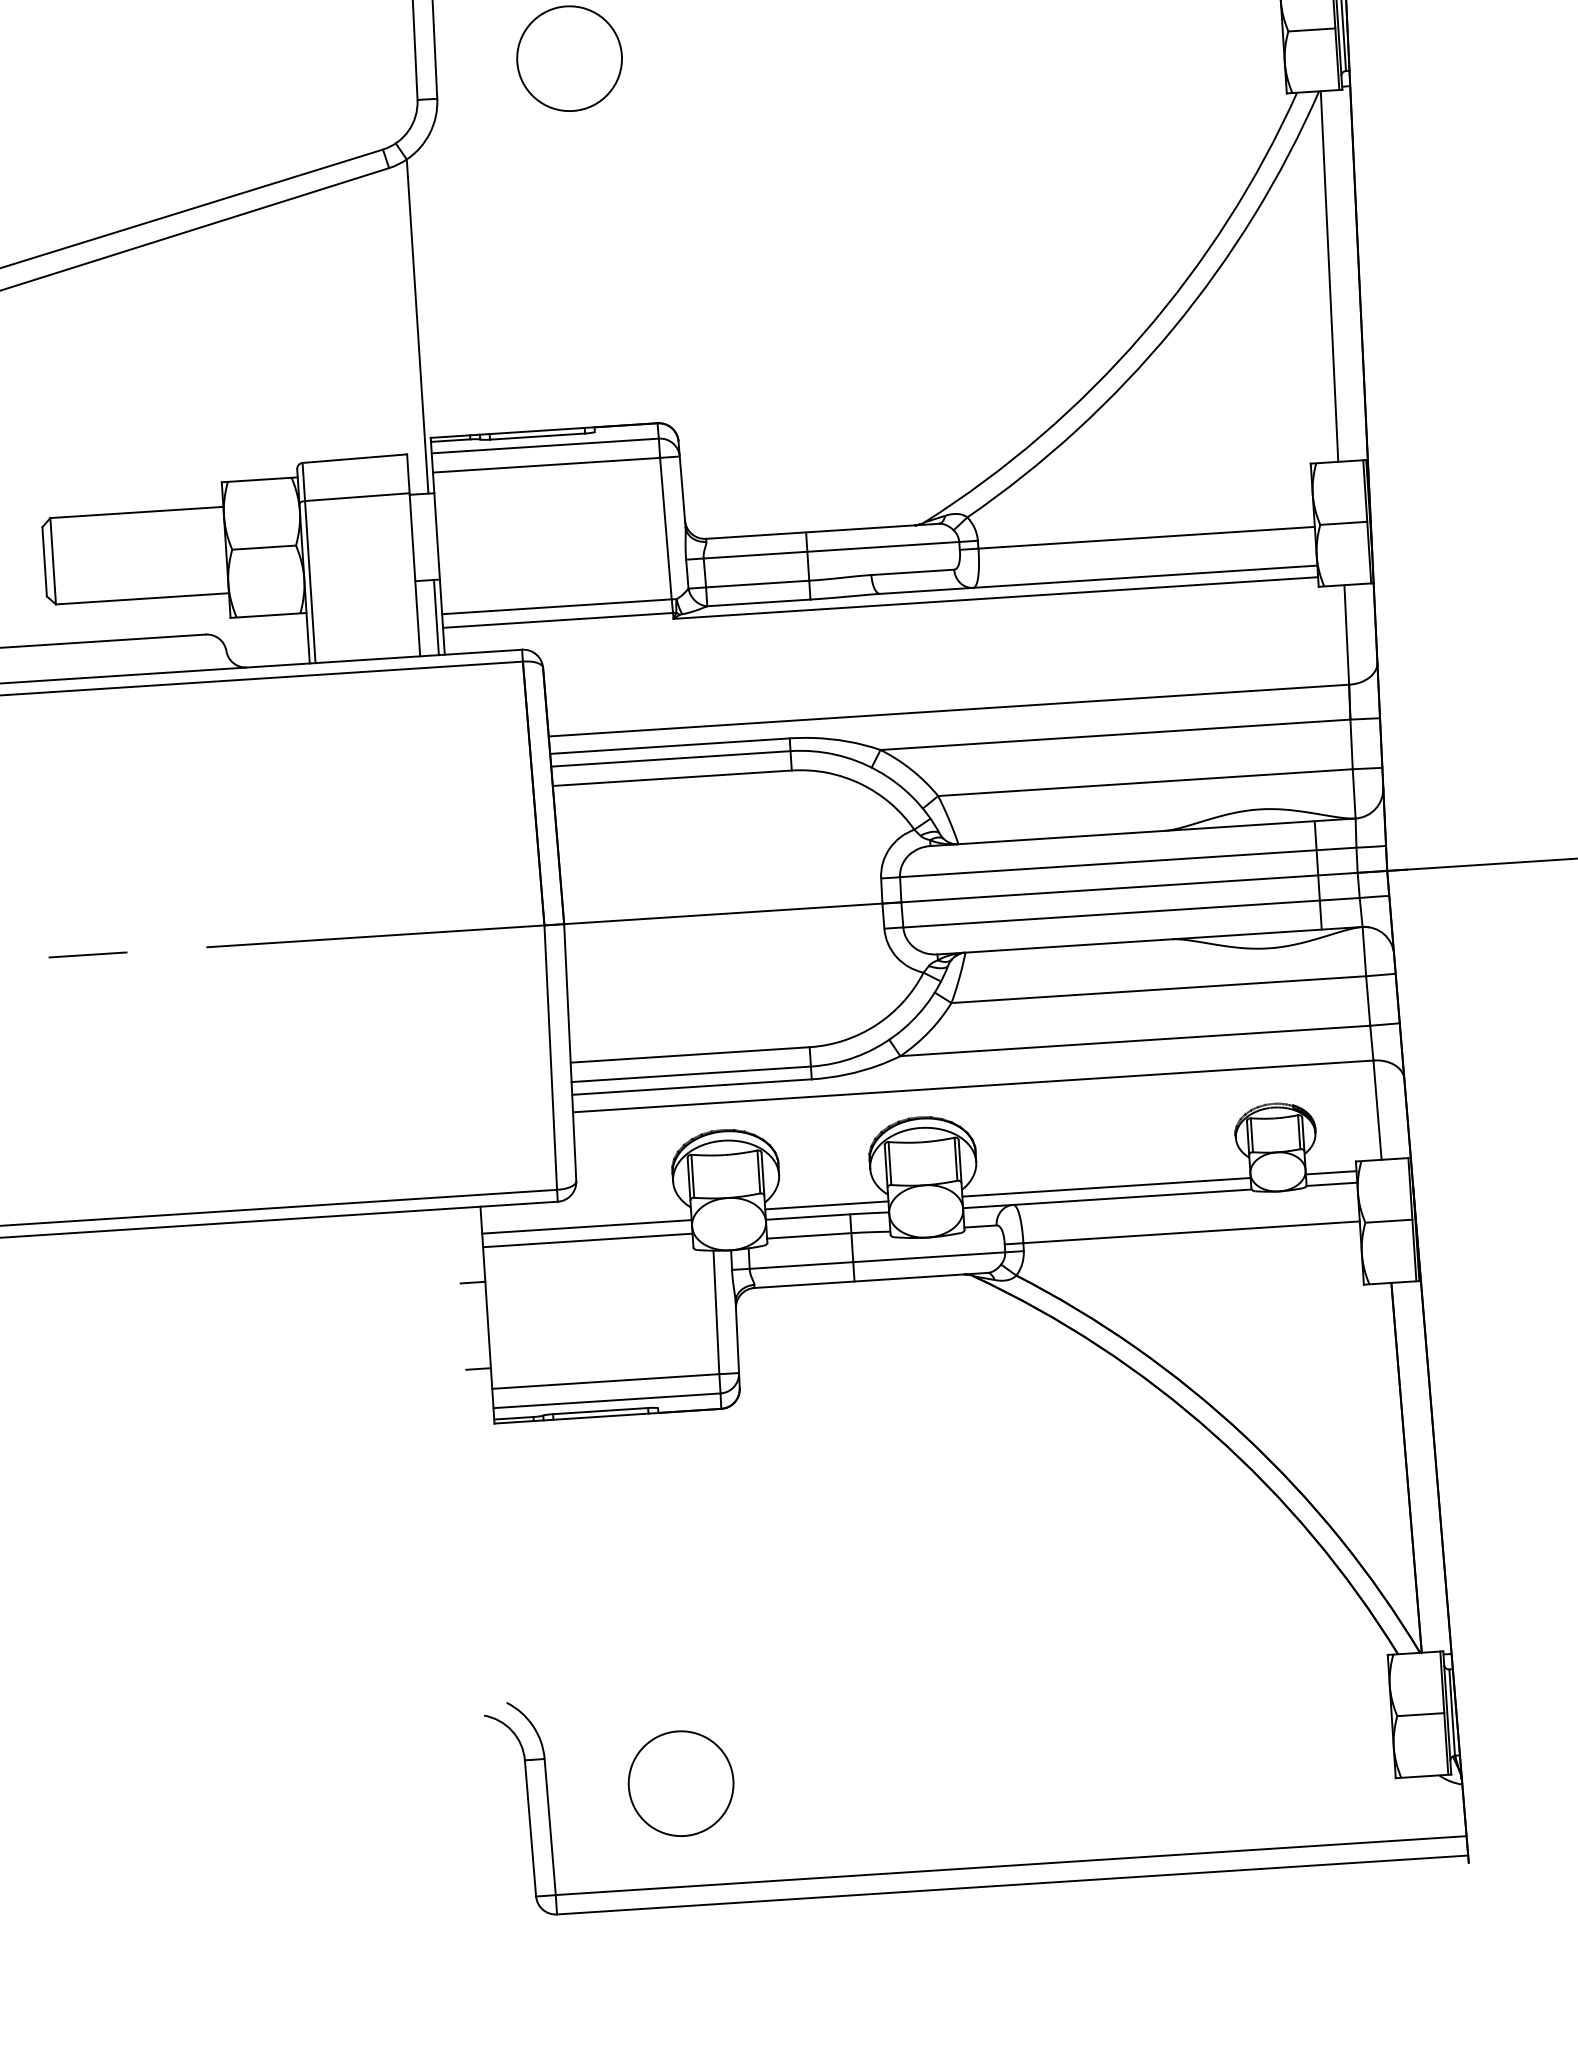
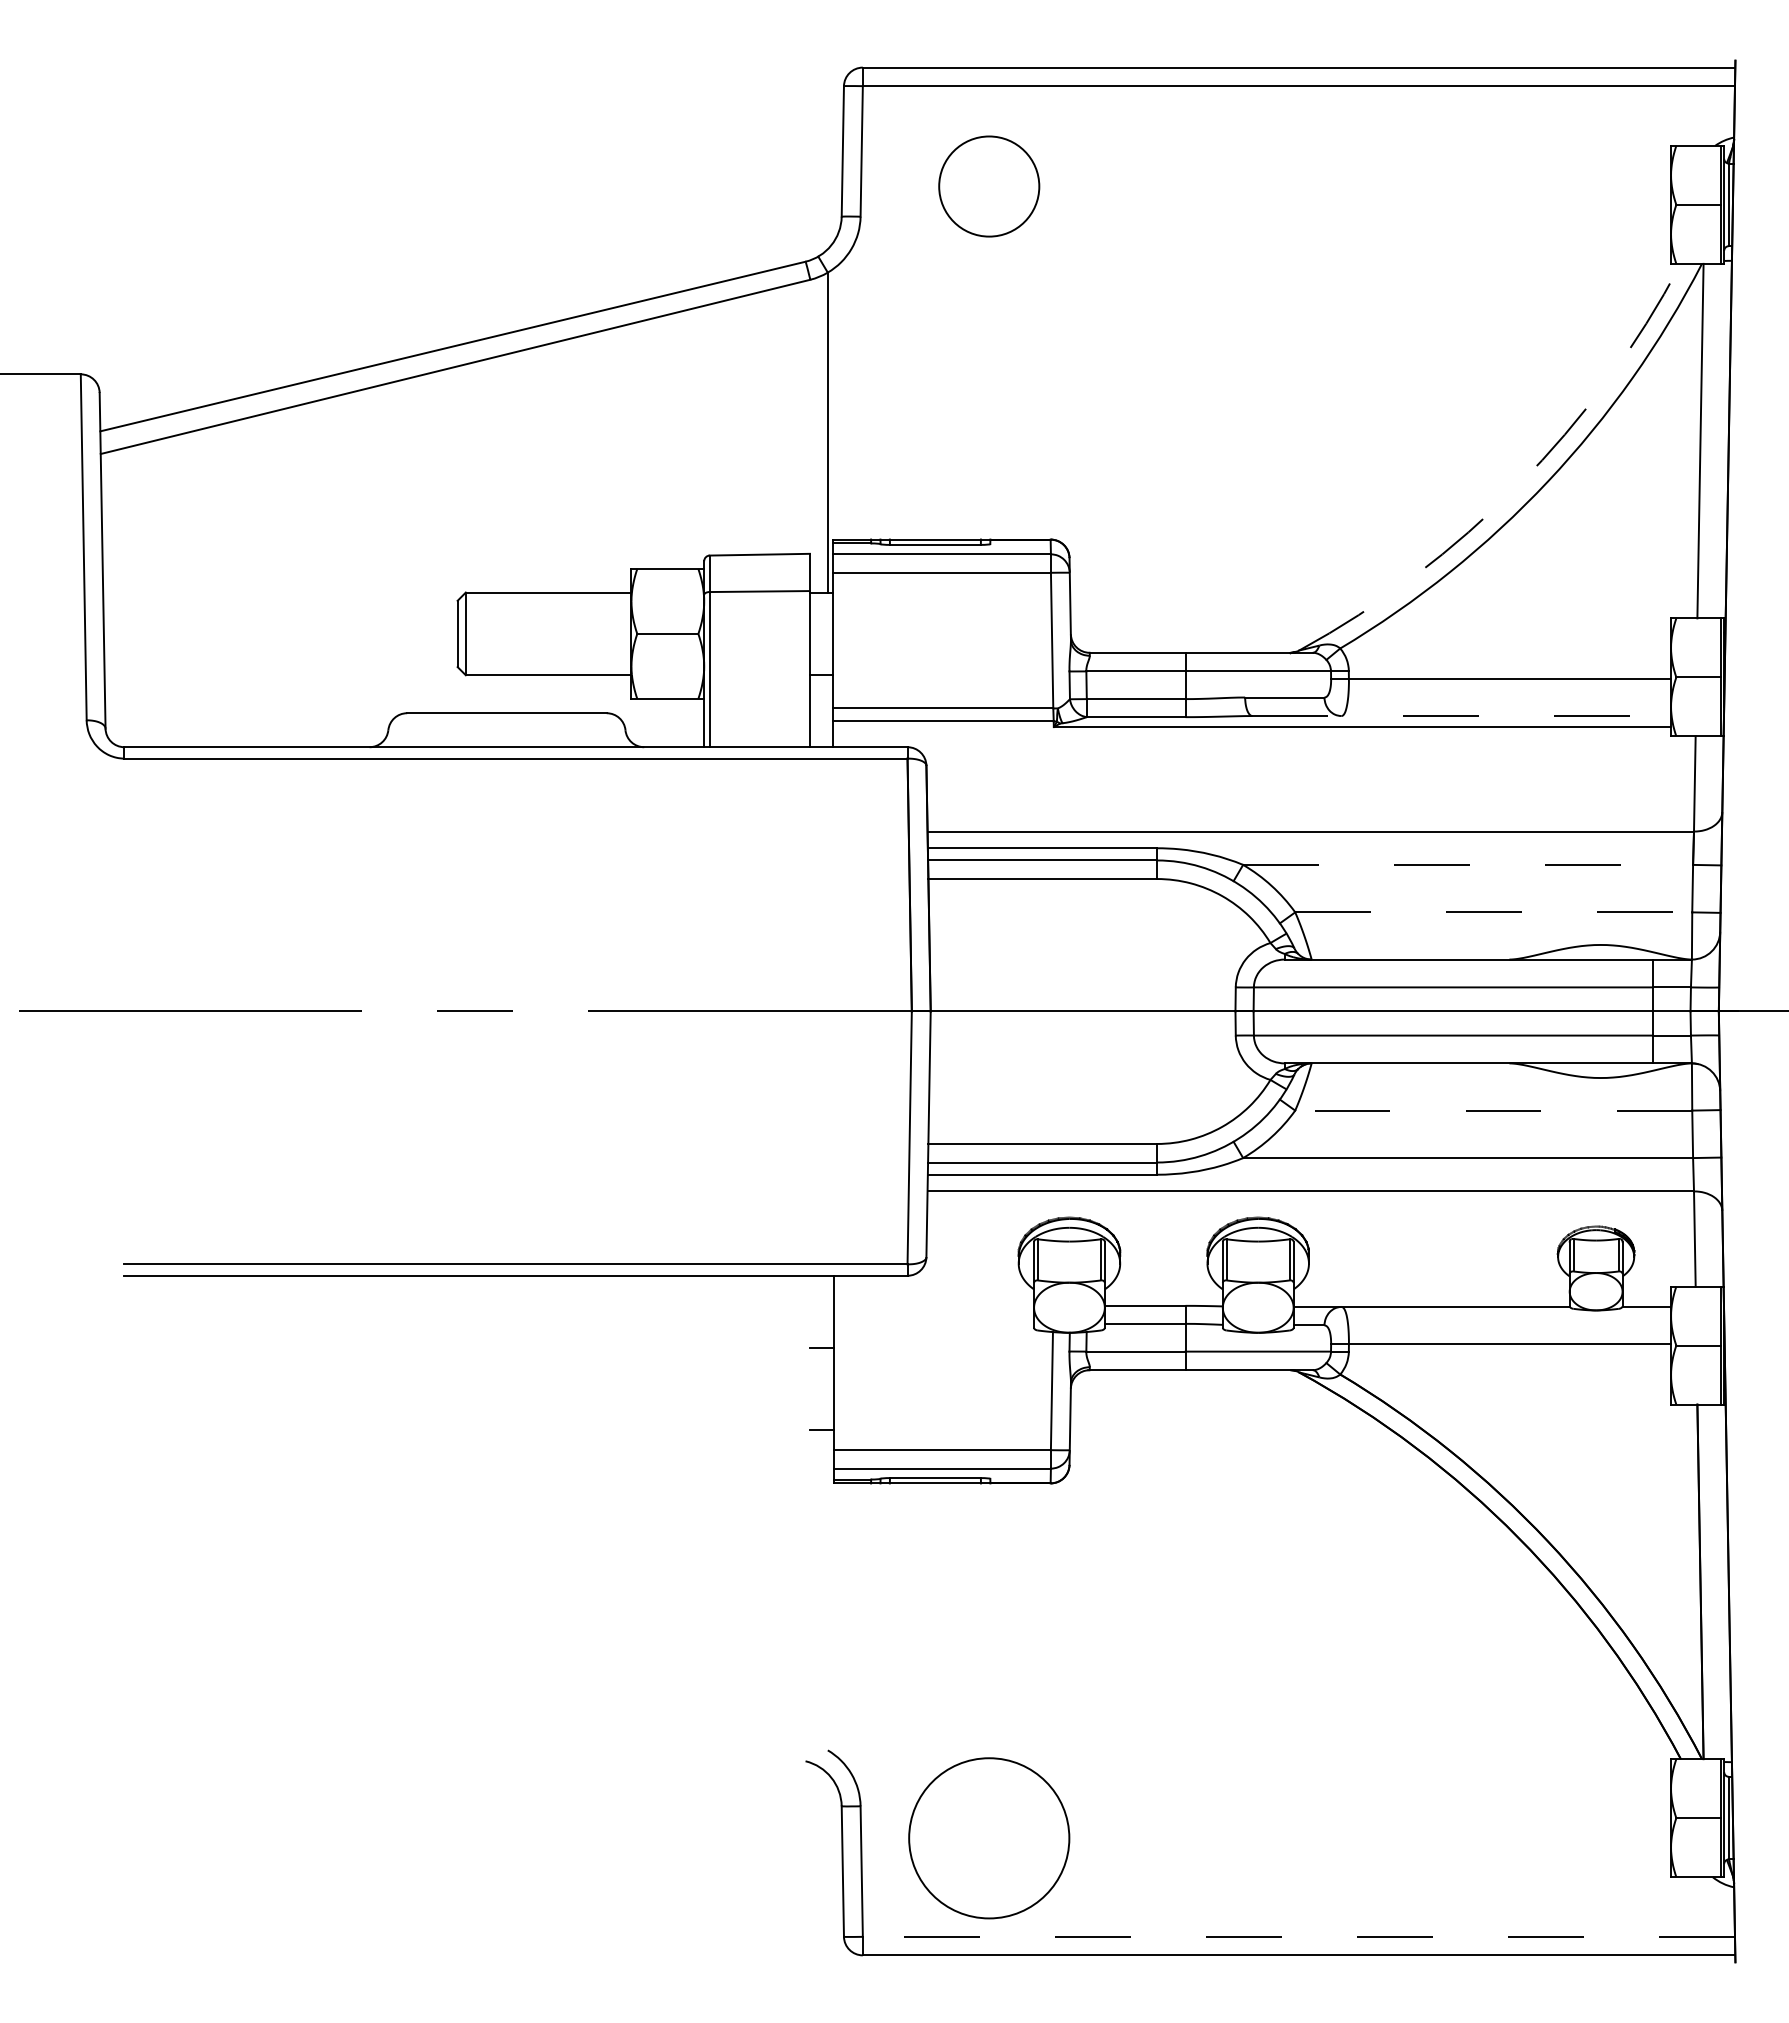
arc: (1142, 335) -> (1518, 485), solid -> dashed
line: (1099, 580) -> (1462, 716), solid -> dashed
line: (436, 617) -> (827, 711), removed
line: (1115, 734) -> (1468, 864), solid -> dashed
line: (1145, 782) -> (1493, 912), solid -> dashed
line: (1158, 989) -> (1493, 1110), solid -> dashed
line: (1330, 1172) -> (1646, 1295), removed
line: (1106, 1186) -> (1431, 1295), removed
line: (826, 1205) -> (1163, 1295), removed
line: (586, 1226) -> (933, 1301), removed
line: (587, 1240) -> (933, 1314), removed
circle: (681, 1783) -> (989, 1838), size x1.6
line: (1010, 1865) -> (1298, 1936), solid -> dashed

